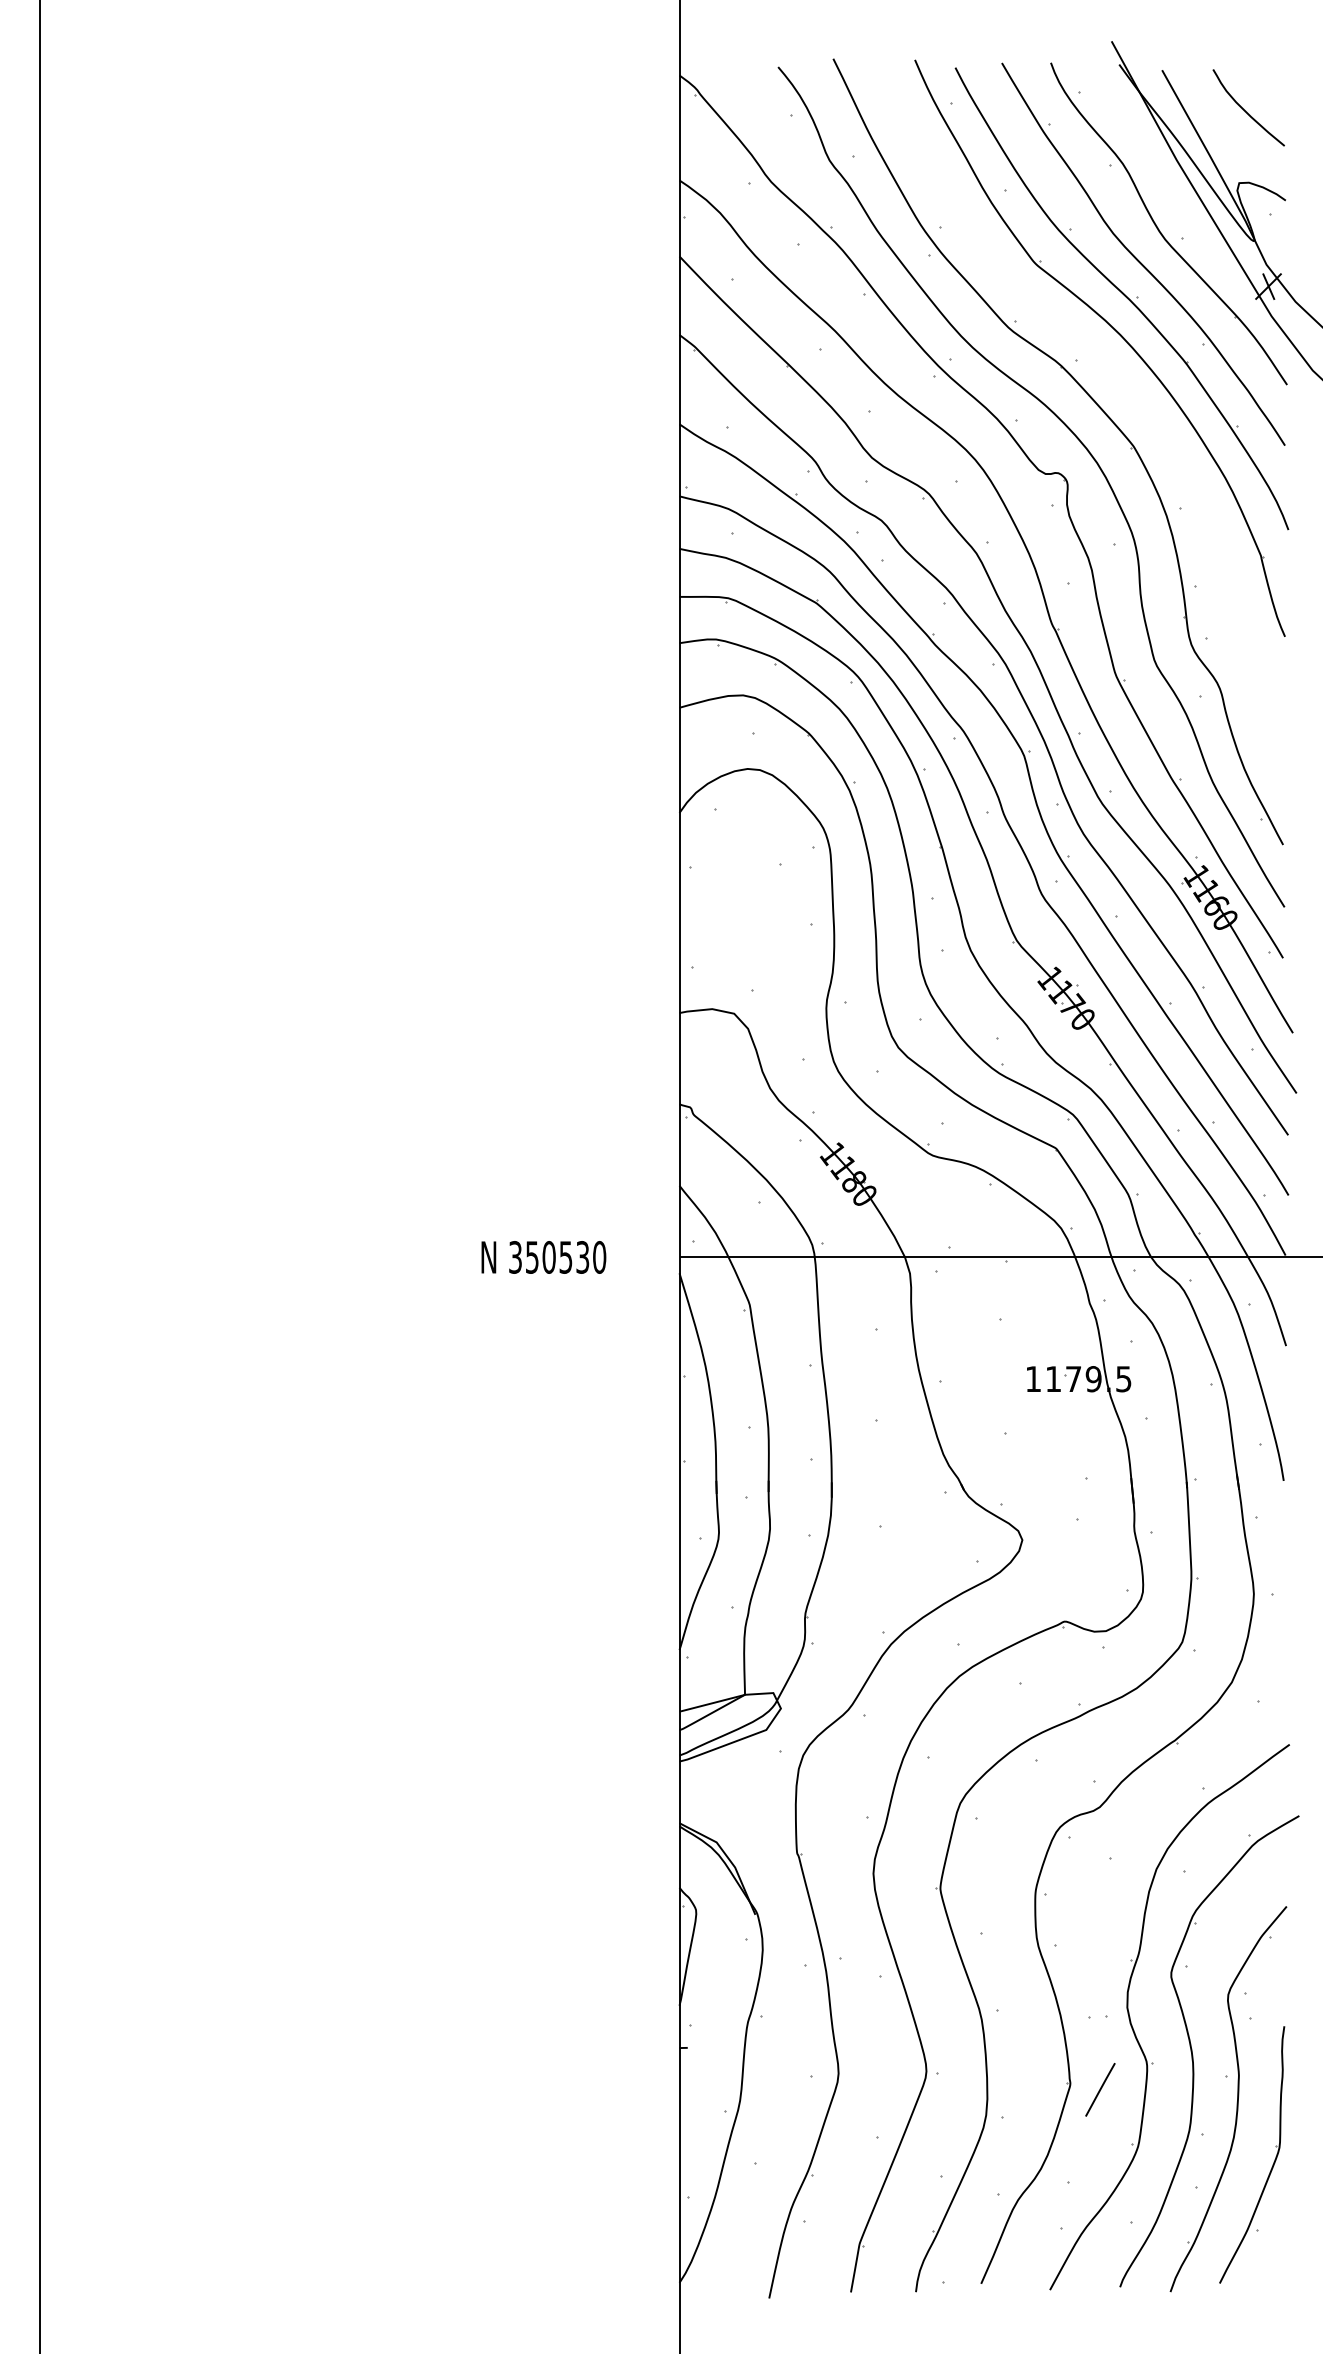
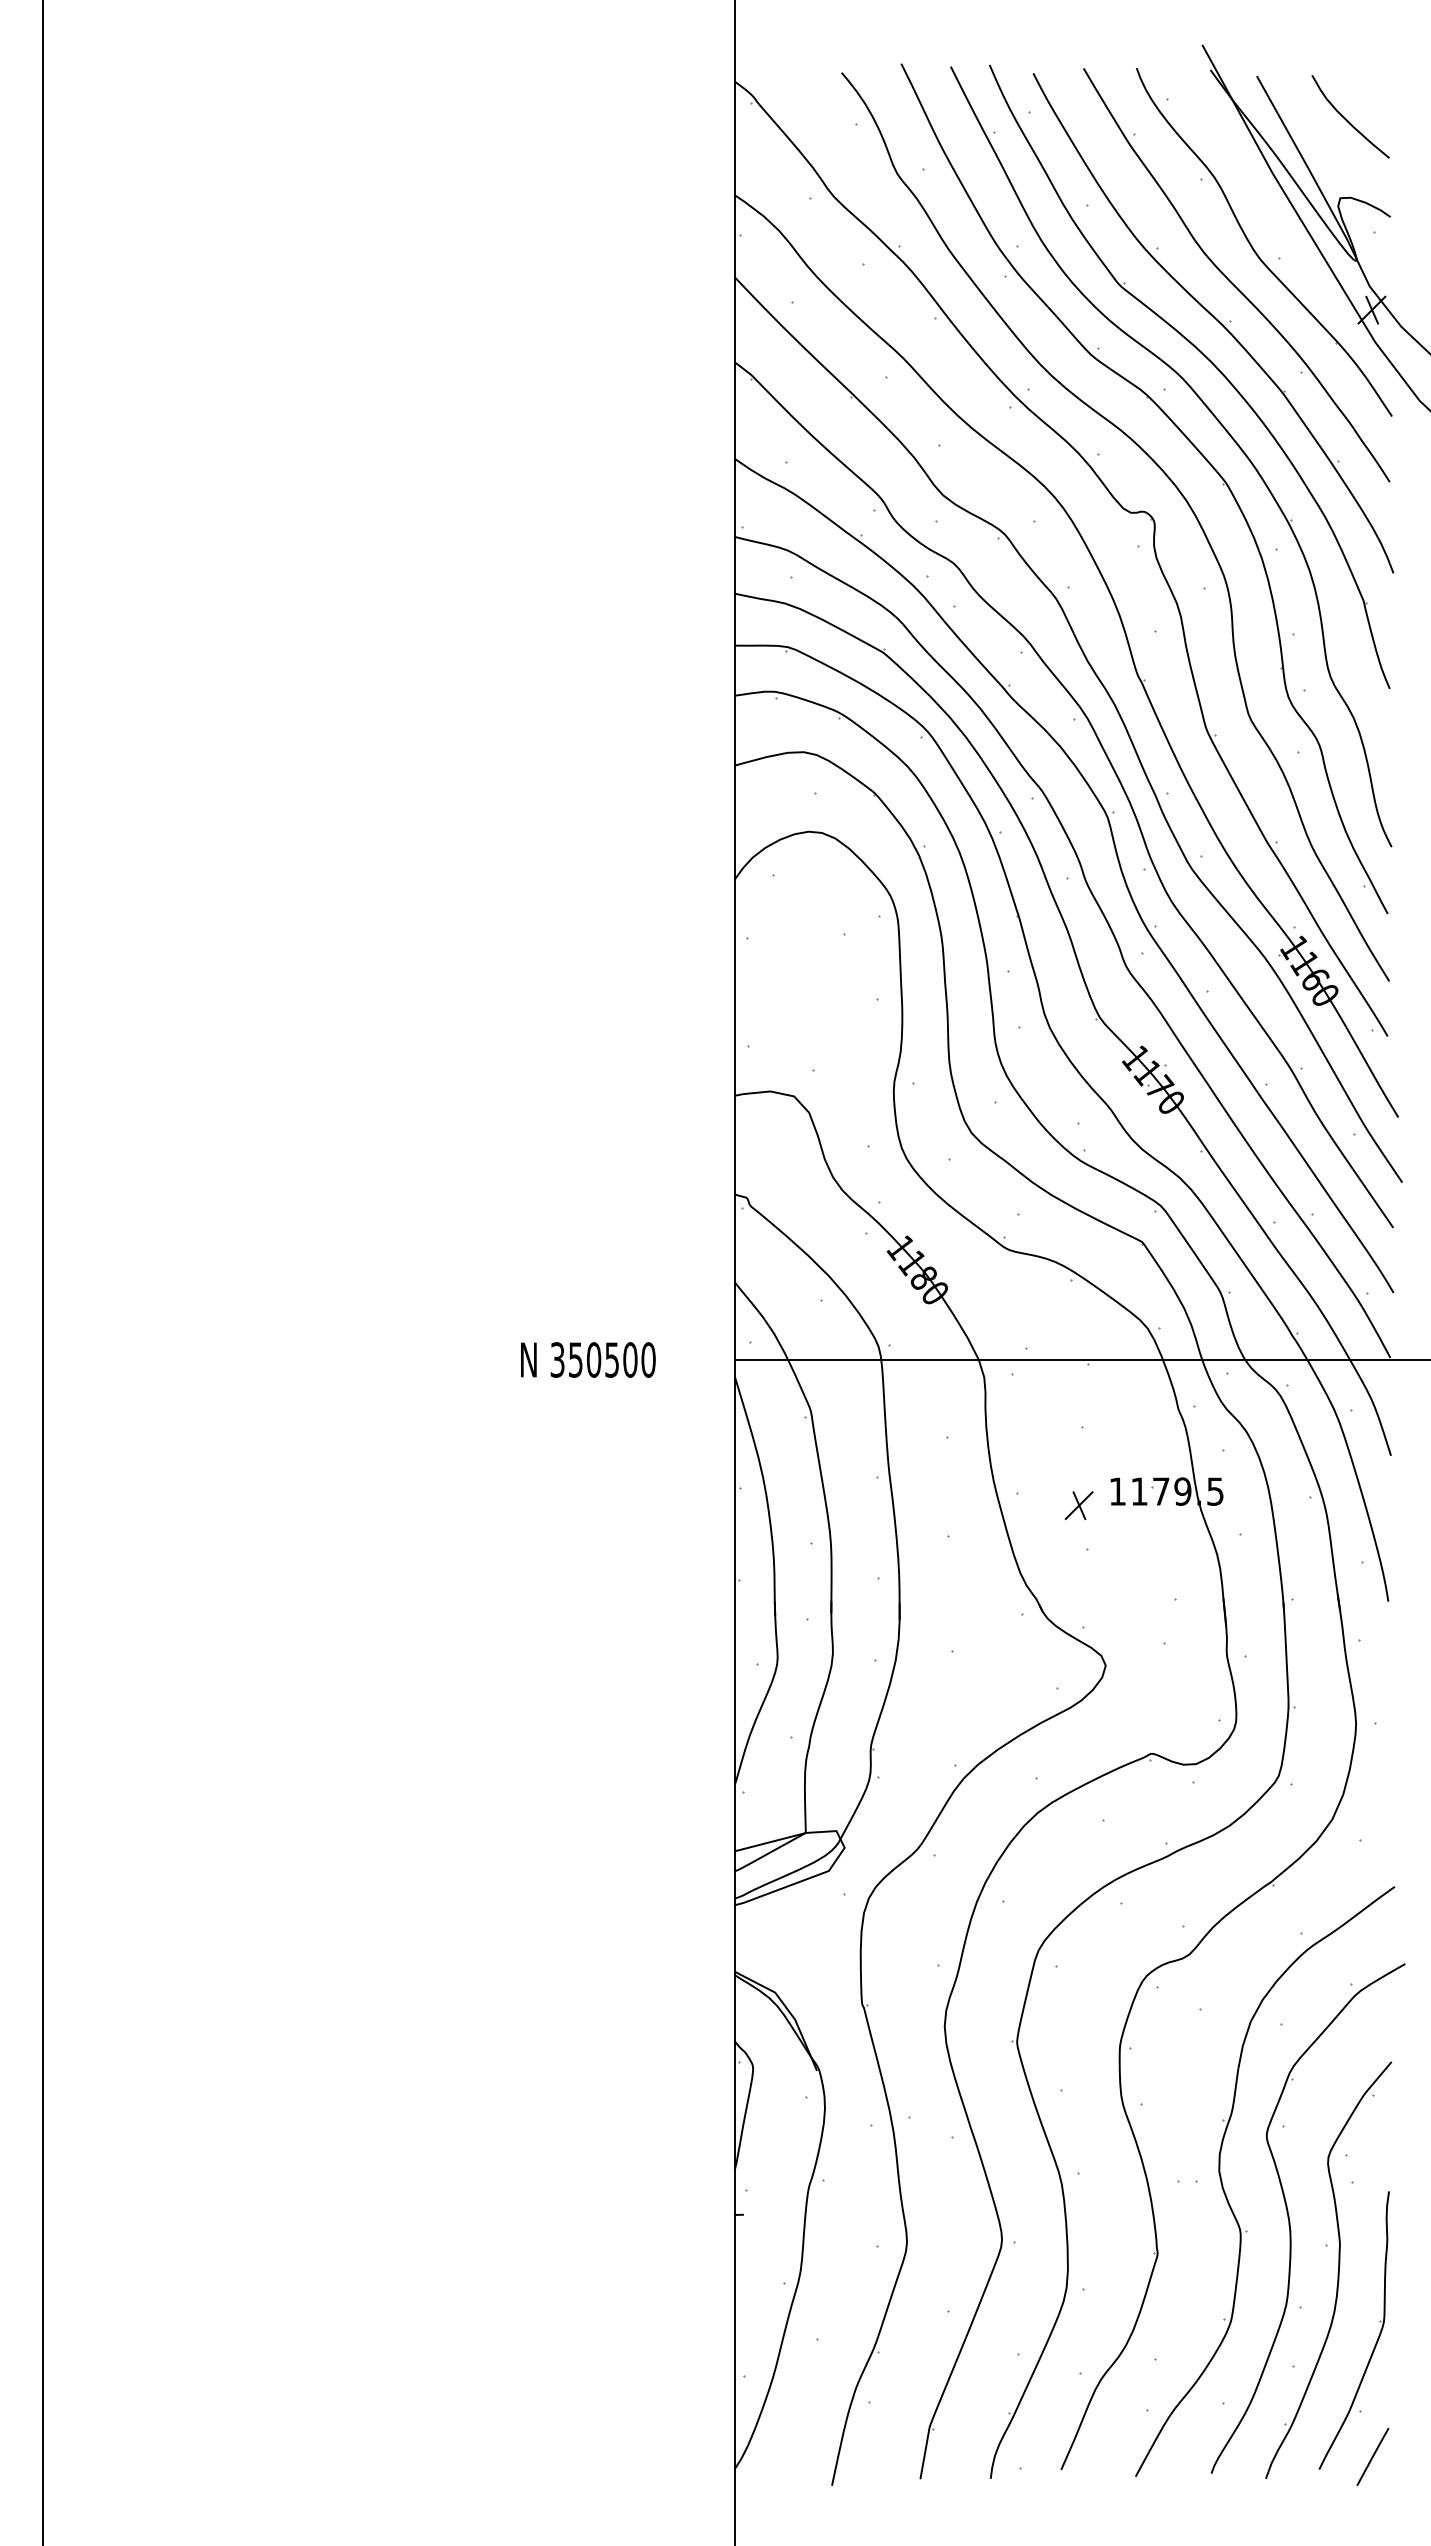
part: (1125, 389) -> (1217, 421), added
text: (582, 1257) -> (630, 1360), 350530 -> 350500
part: (997, 1391) -> (1078, 1504), added
line: (1100, 2089) -> (1372, 2456), moved

